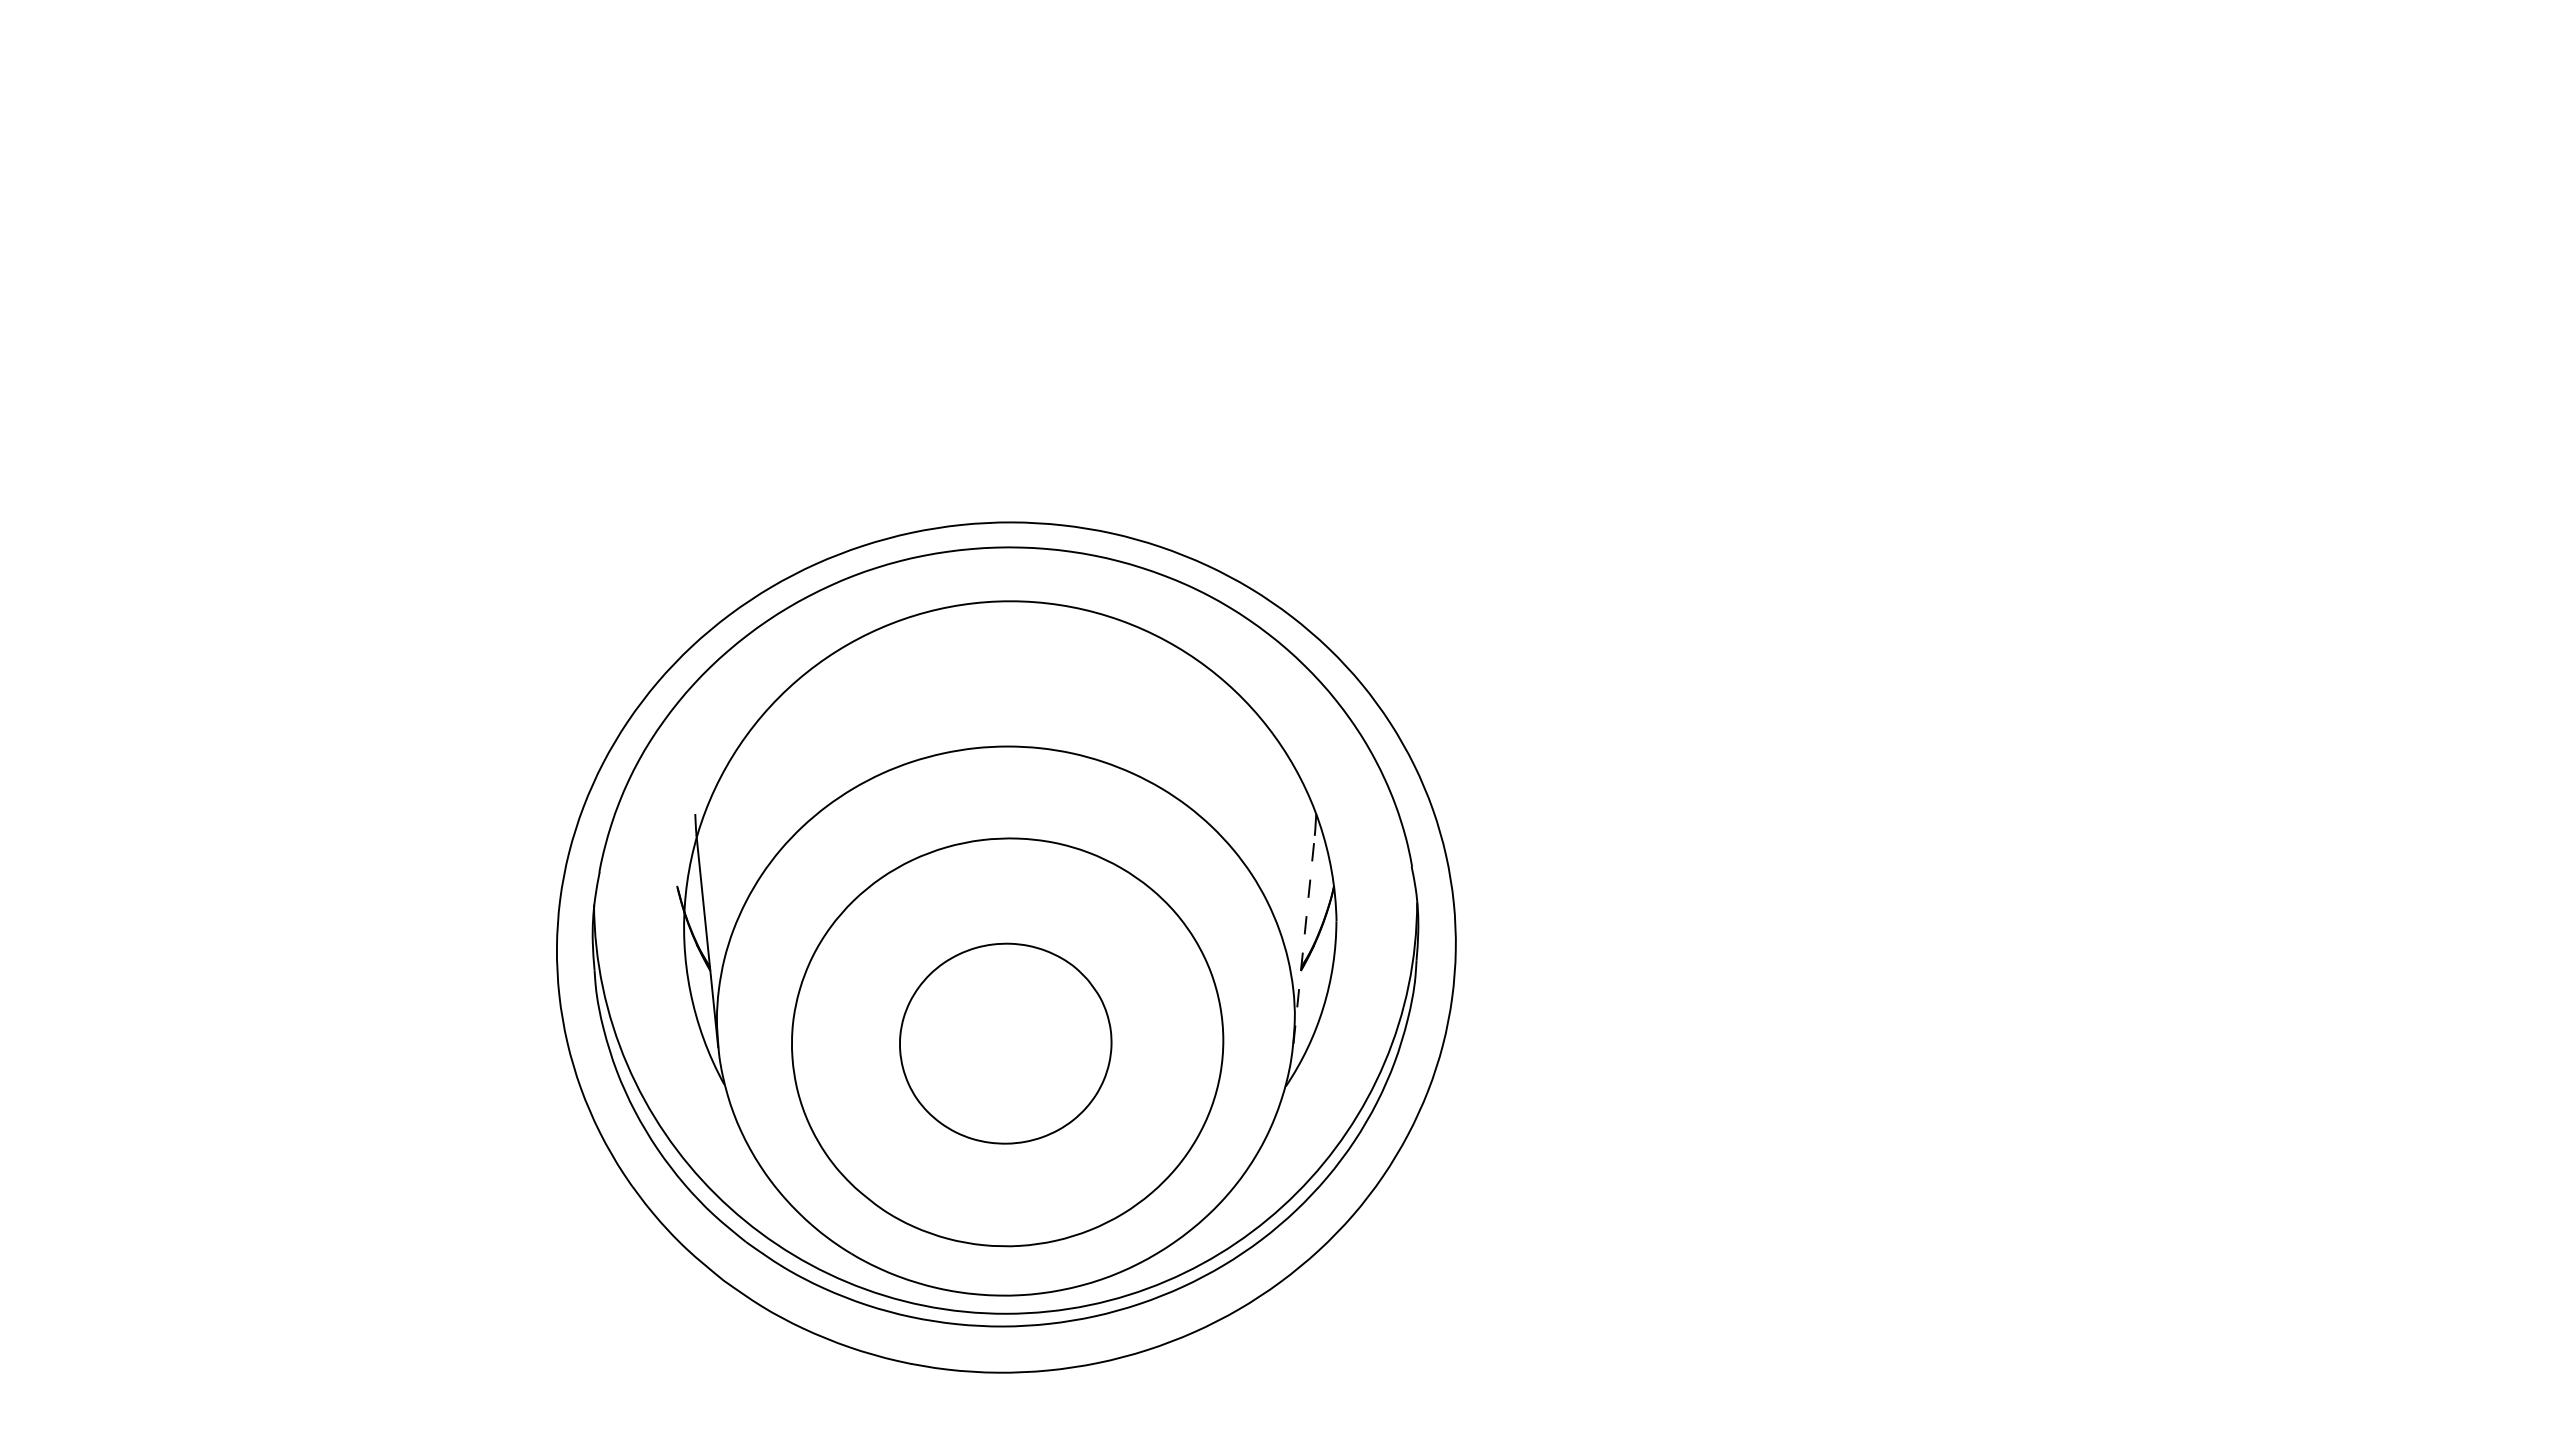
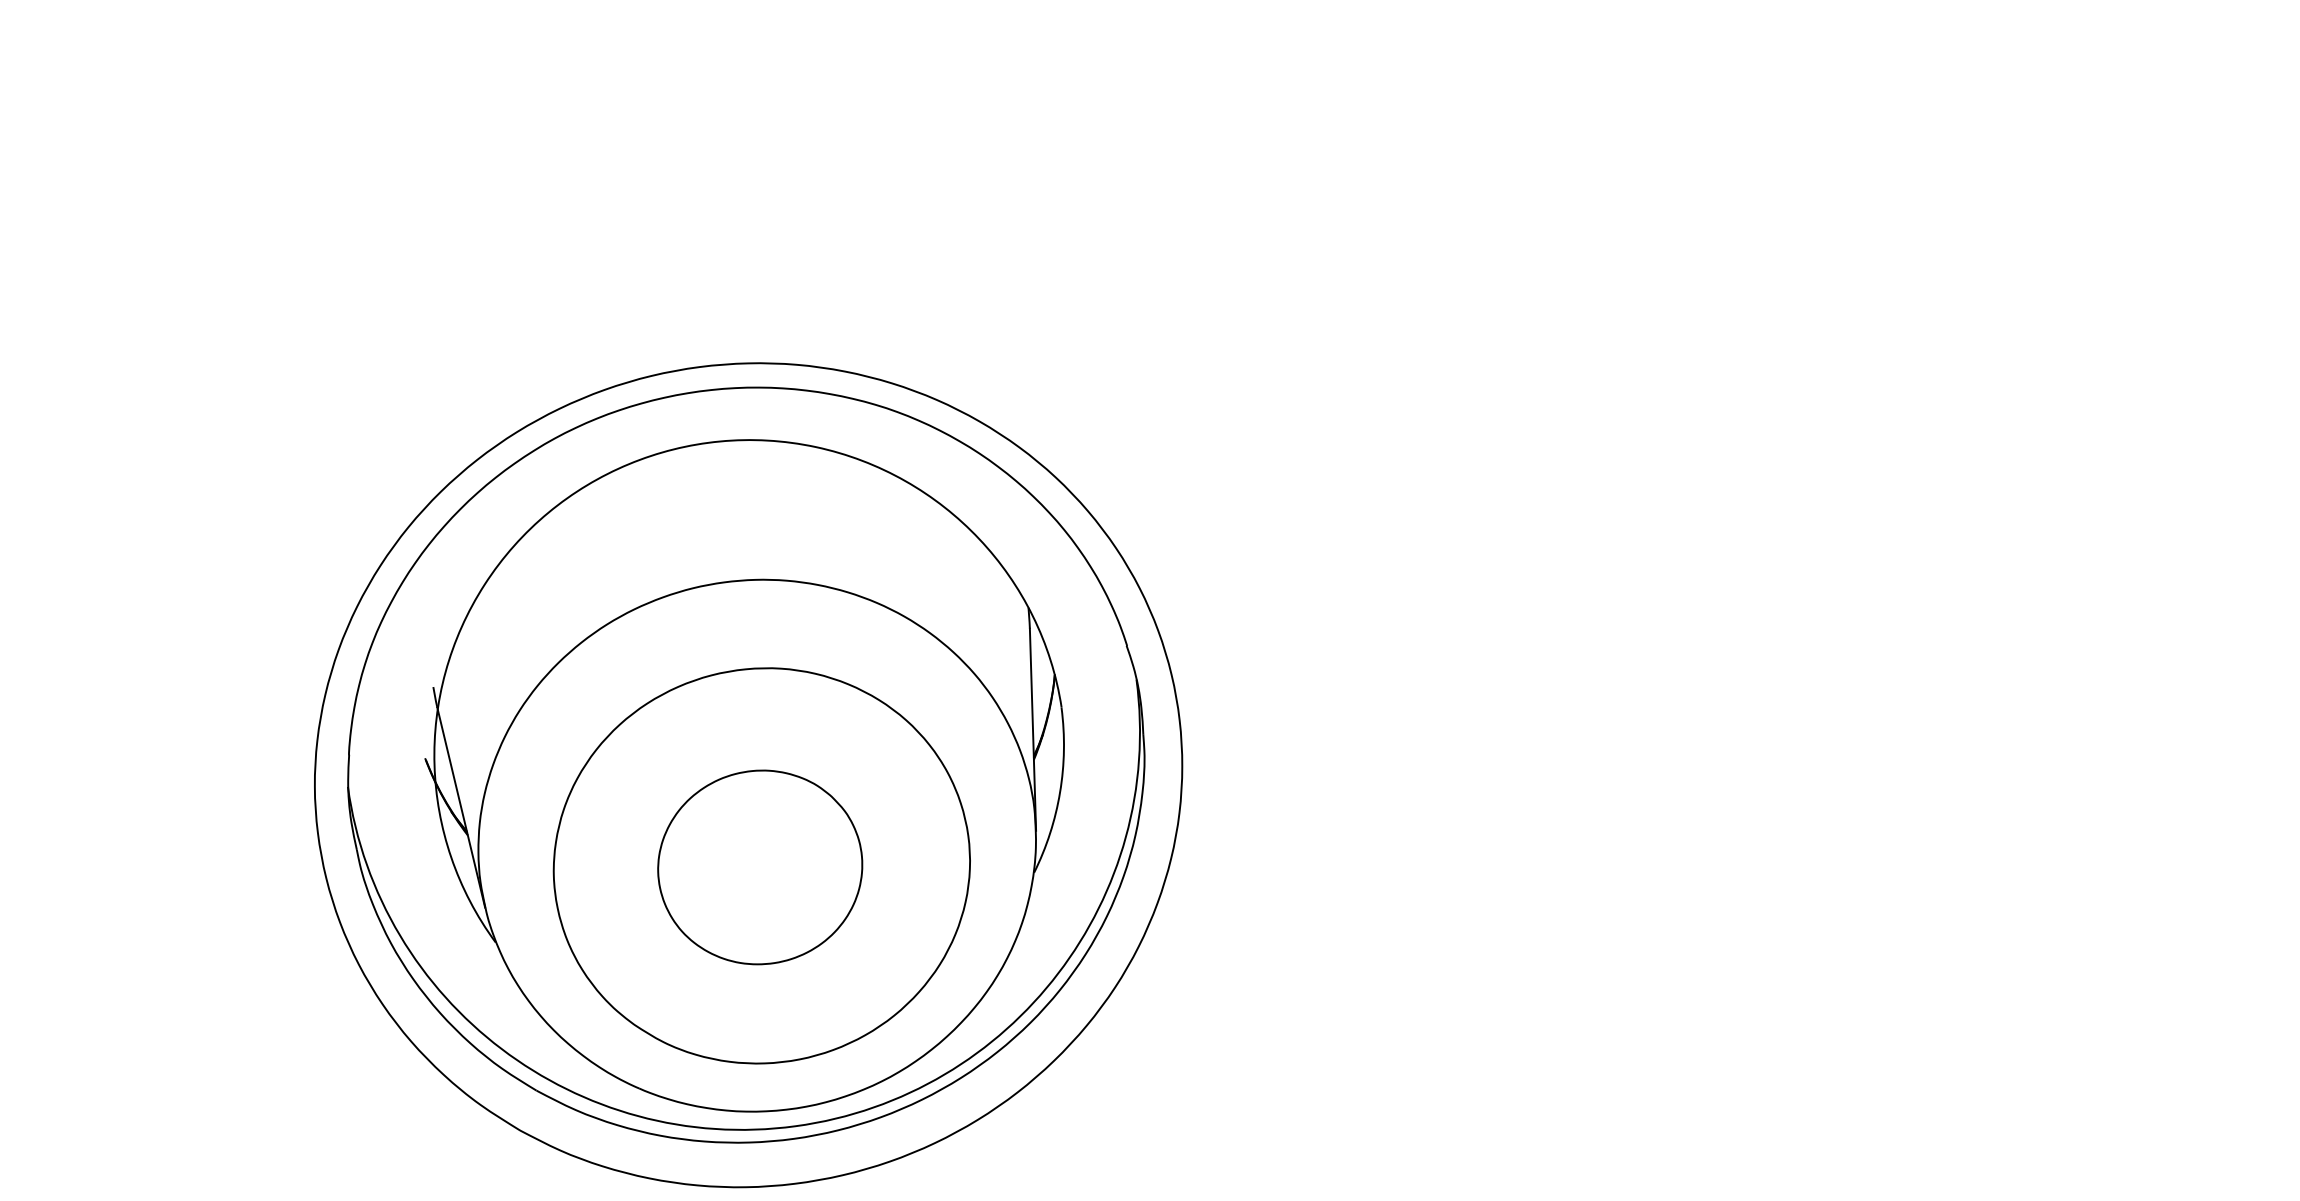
line: (1304, 939) -> (1033, 729), dashed -> solid

